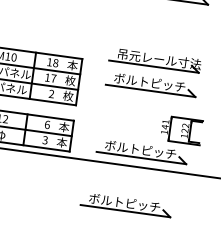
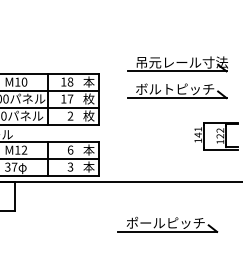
part: (142, 152) -> (177, 165), removed
text: (110, 200) -> (149, 222), ボルトピッチ -> ポールピッチ

